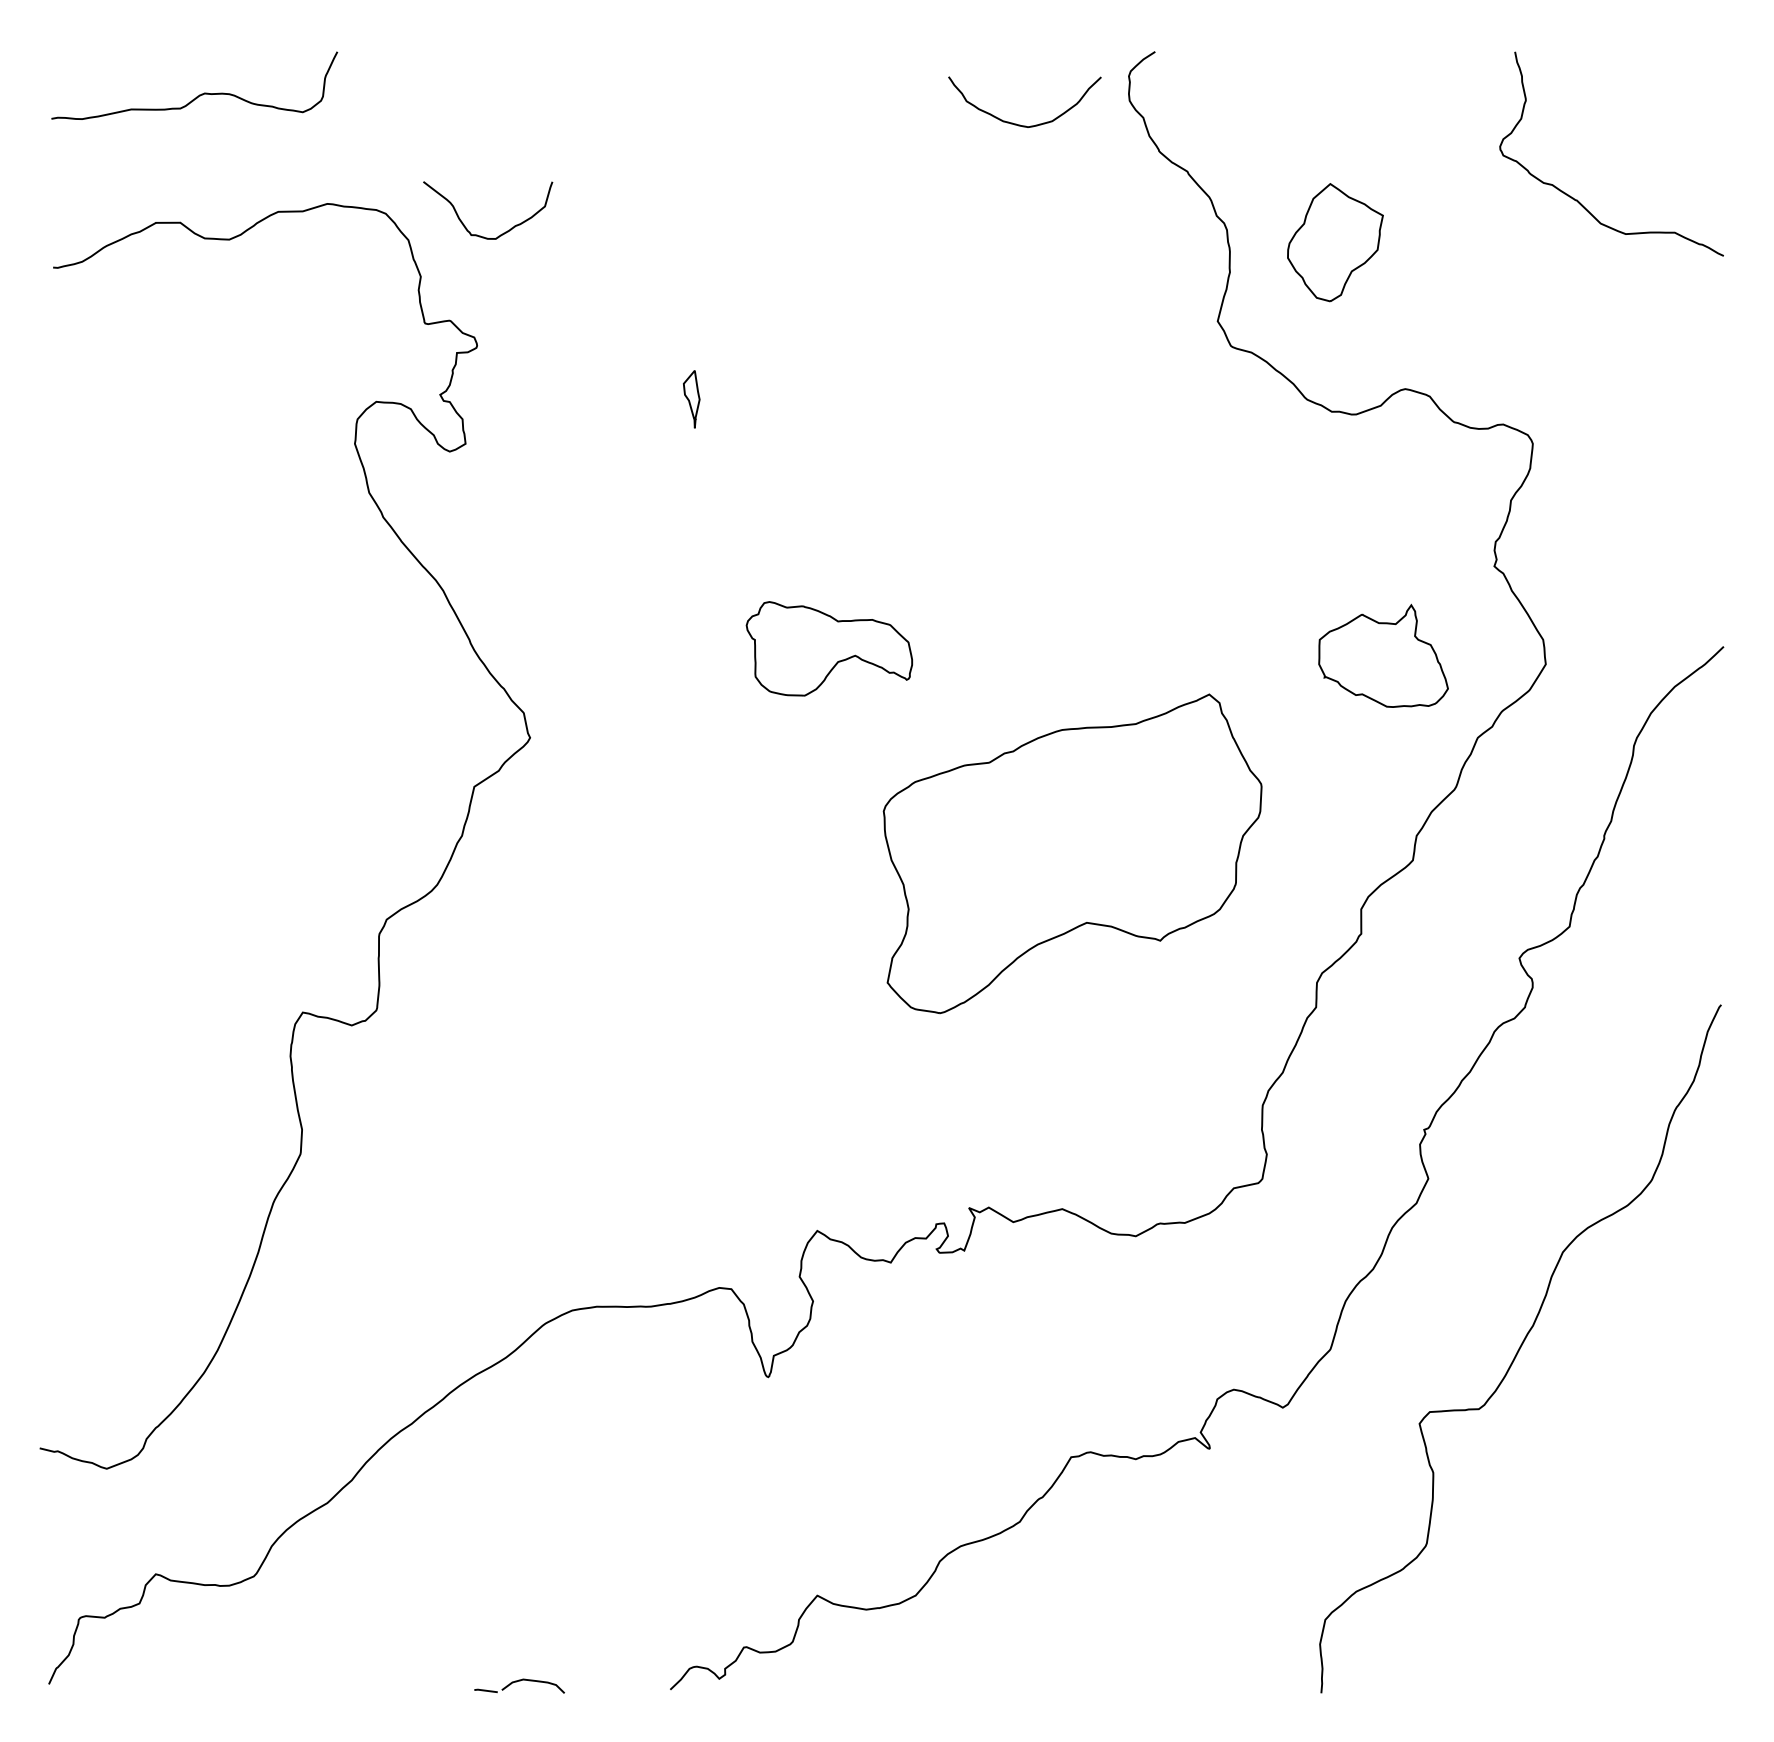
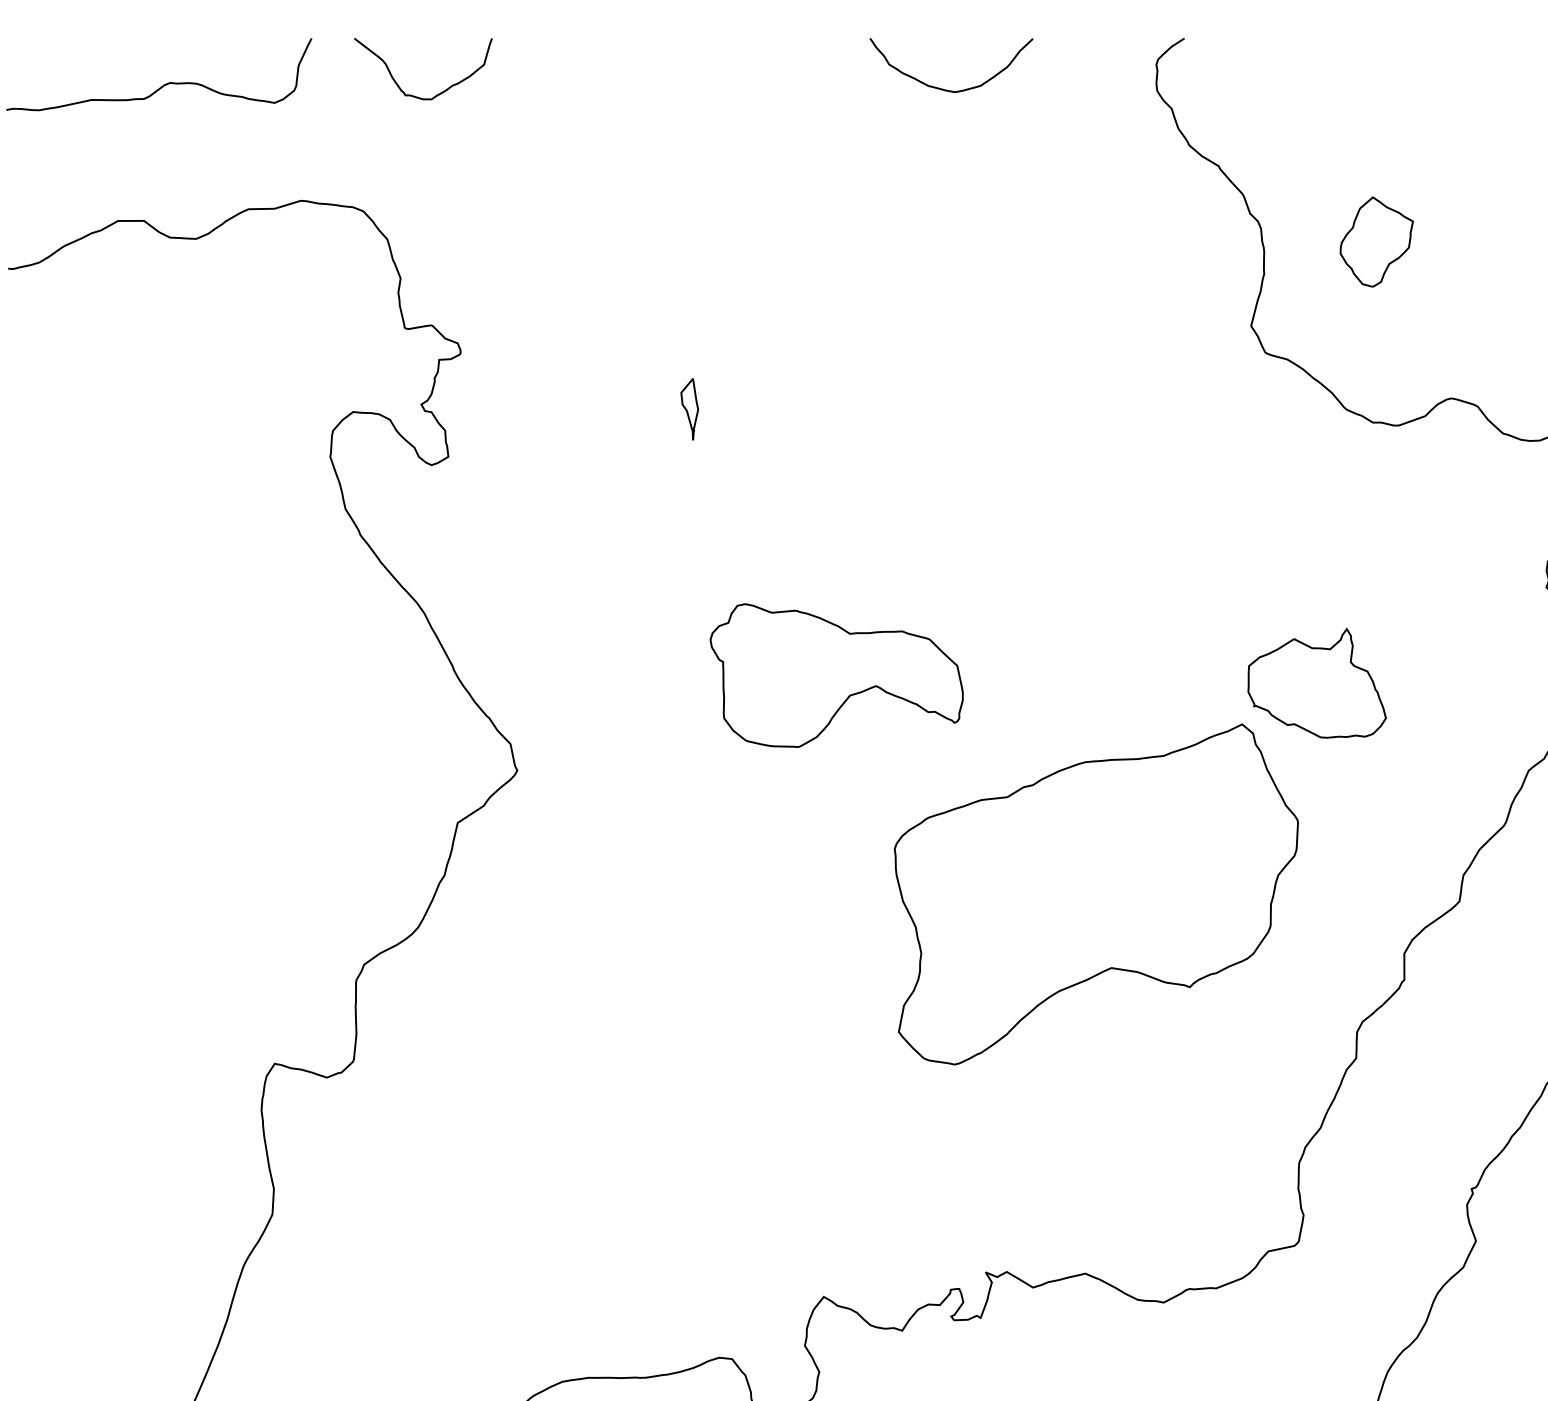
curve: (1020, 124) -> (946, 89), moved
curve: (480, 235) -> (415, 95), moved
part: (1335, 242) -> (1376, 241), size x0.71
part: (829, 648) -> (836, 675), size x1.43
part: (1383, 655) -> (1317, 682), moved

